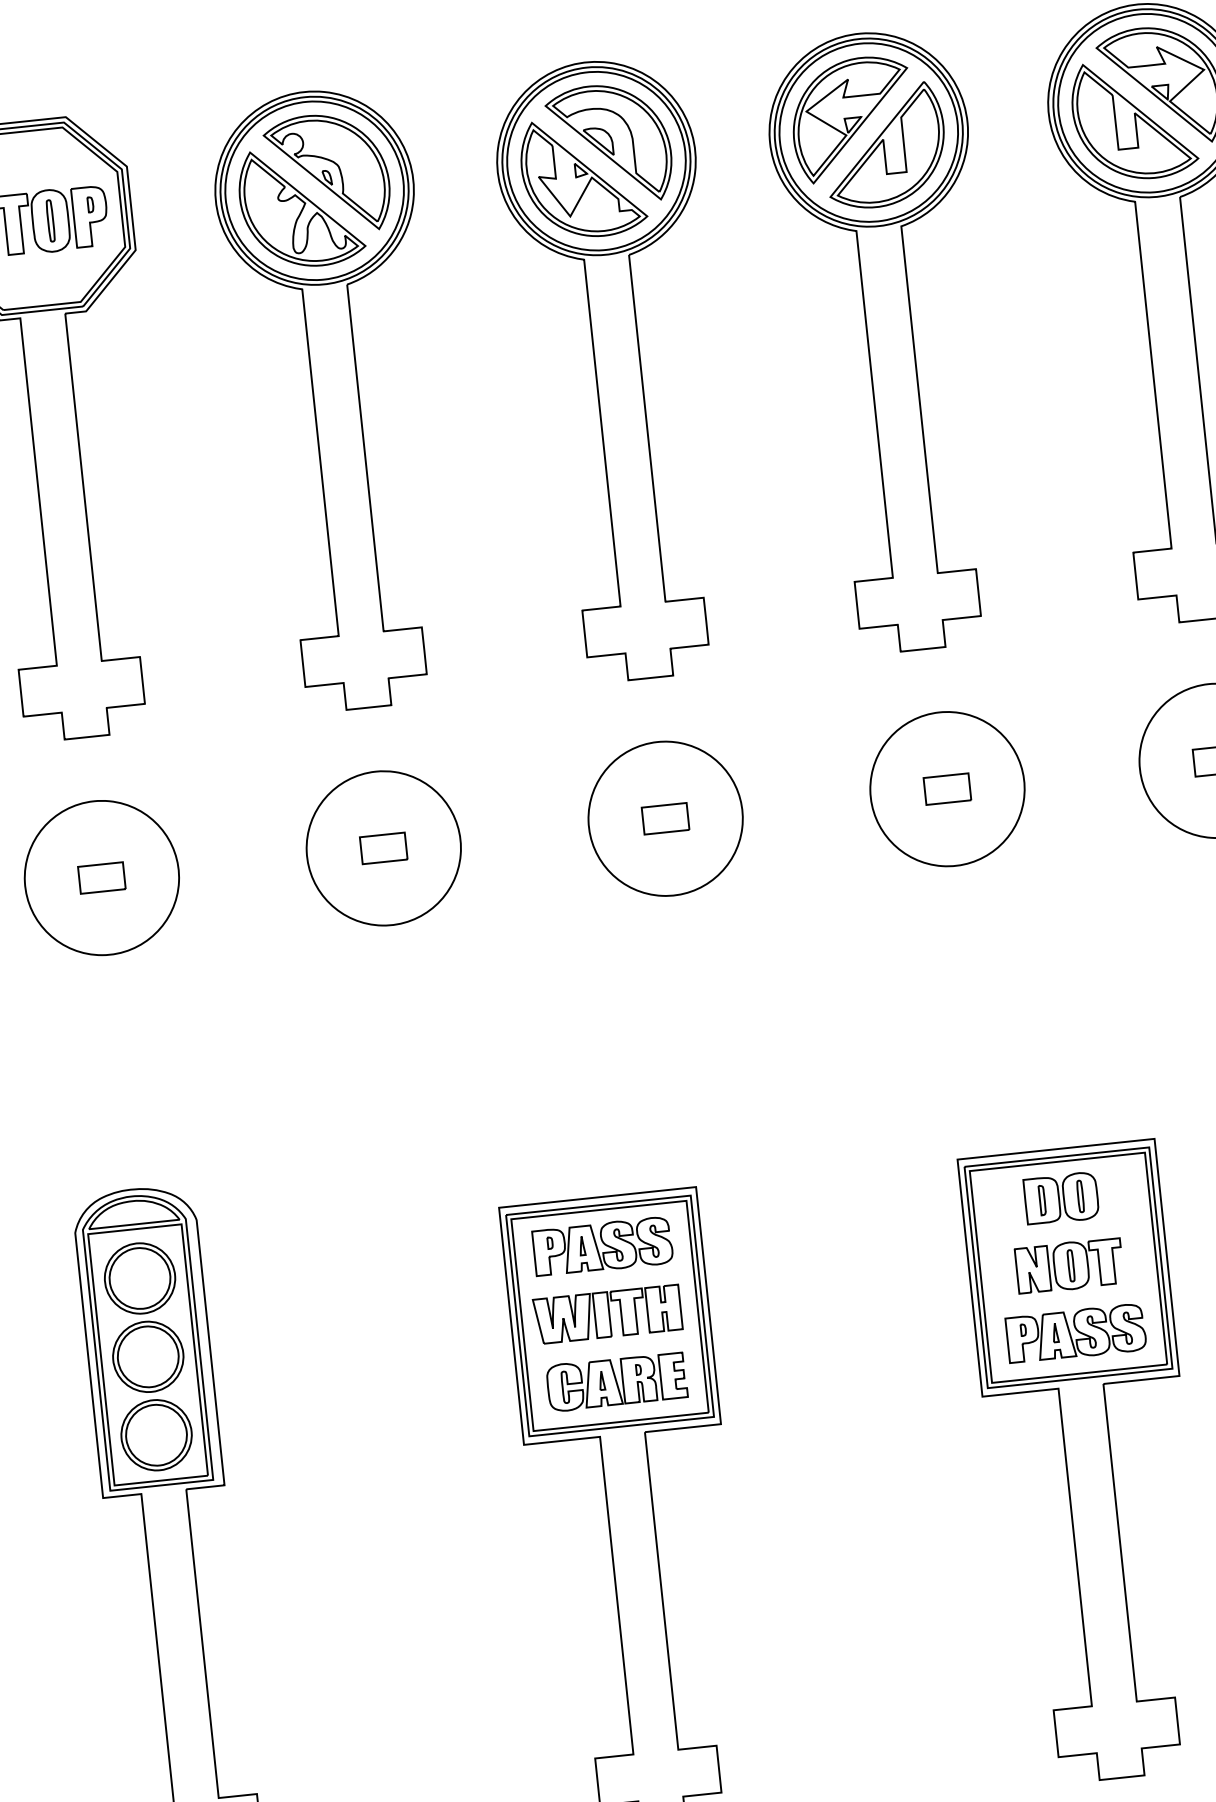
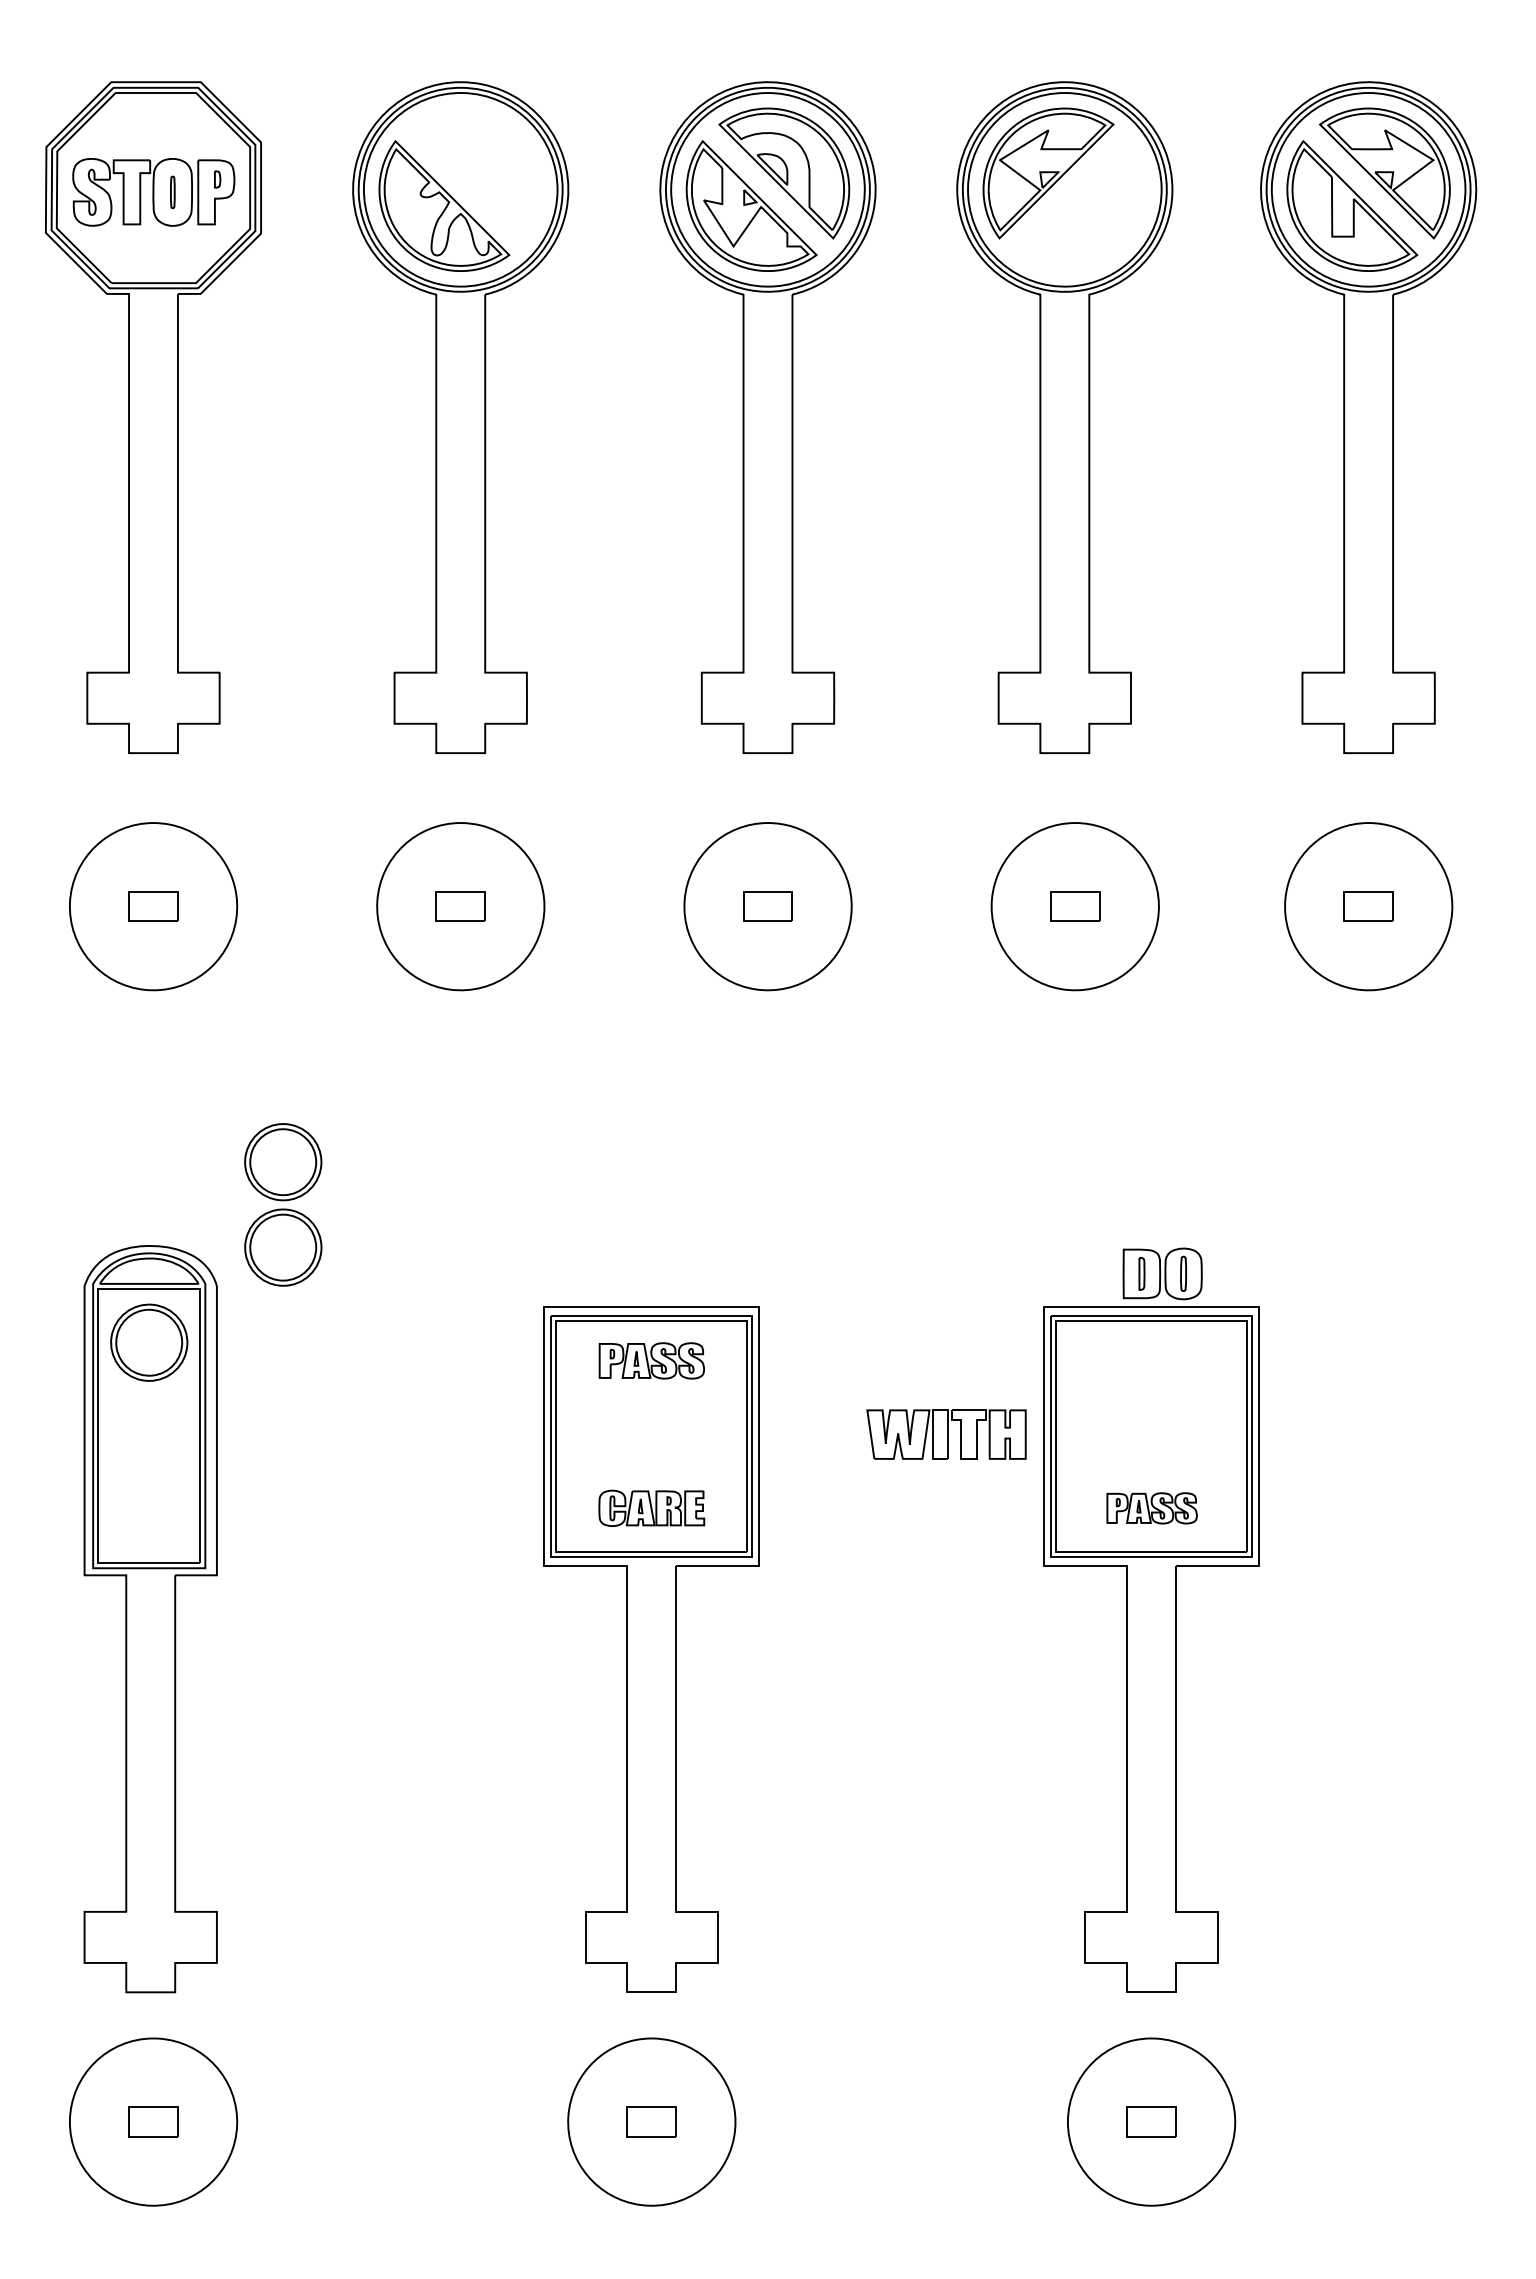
part: (884, 145) -> (1080, 205), removed
part: (327, 174) -> (476, 173), removed
part: (50, 221) -> (172, 192), size x0.7
part: (1061, 1198) -> (1162, 1273), moved
part: (602, 1246) -> (651, 1360), size x0.7
part: (1069, 1265) -> (1152, 1434), removed
part: (607, 1314) -> (946, 1434), moved
part: (1075, 1333) -> (1151, 1508), size x0.6
part: (616, 1382) -> (651, 1508), size x0.7
part: (152, 1395) -> (283, 1204), moved

